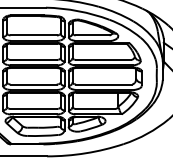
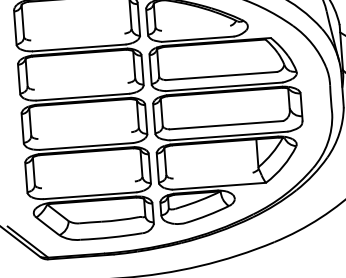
line: (33, 35) -> (77, 37), removed
line: (92, 35) -> (195, 28), removed
line: (33, 59) -> (80, 85), removed
line: (33, 84) -> (84, 135), removed
line: (33, 109) -> (88, 185), removed
line: (95, 109) -> (212, 176), removed

